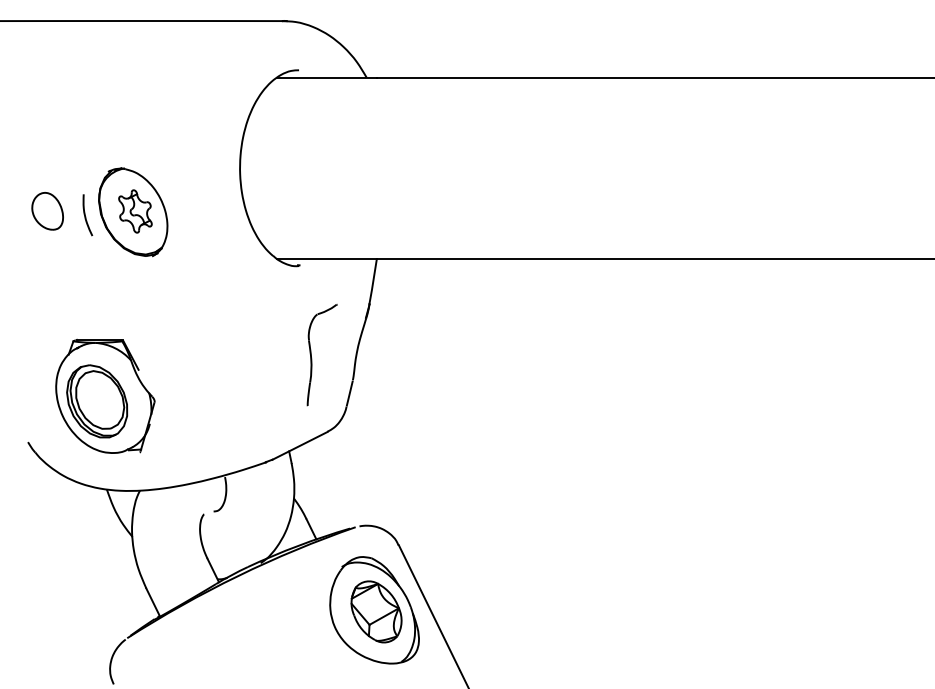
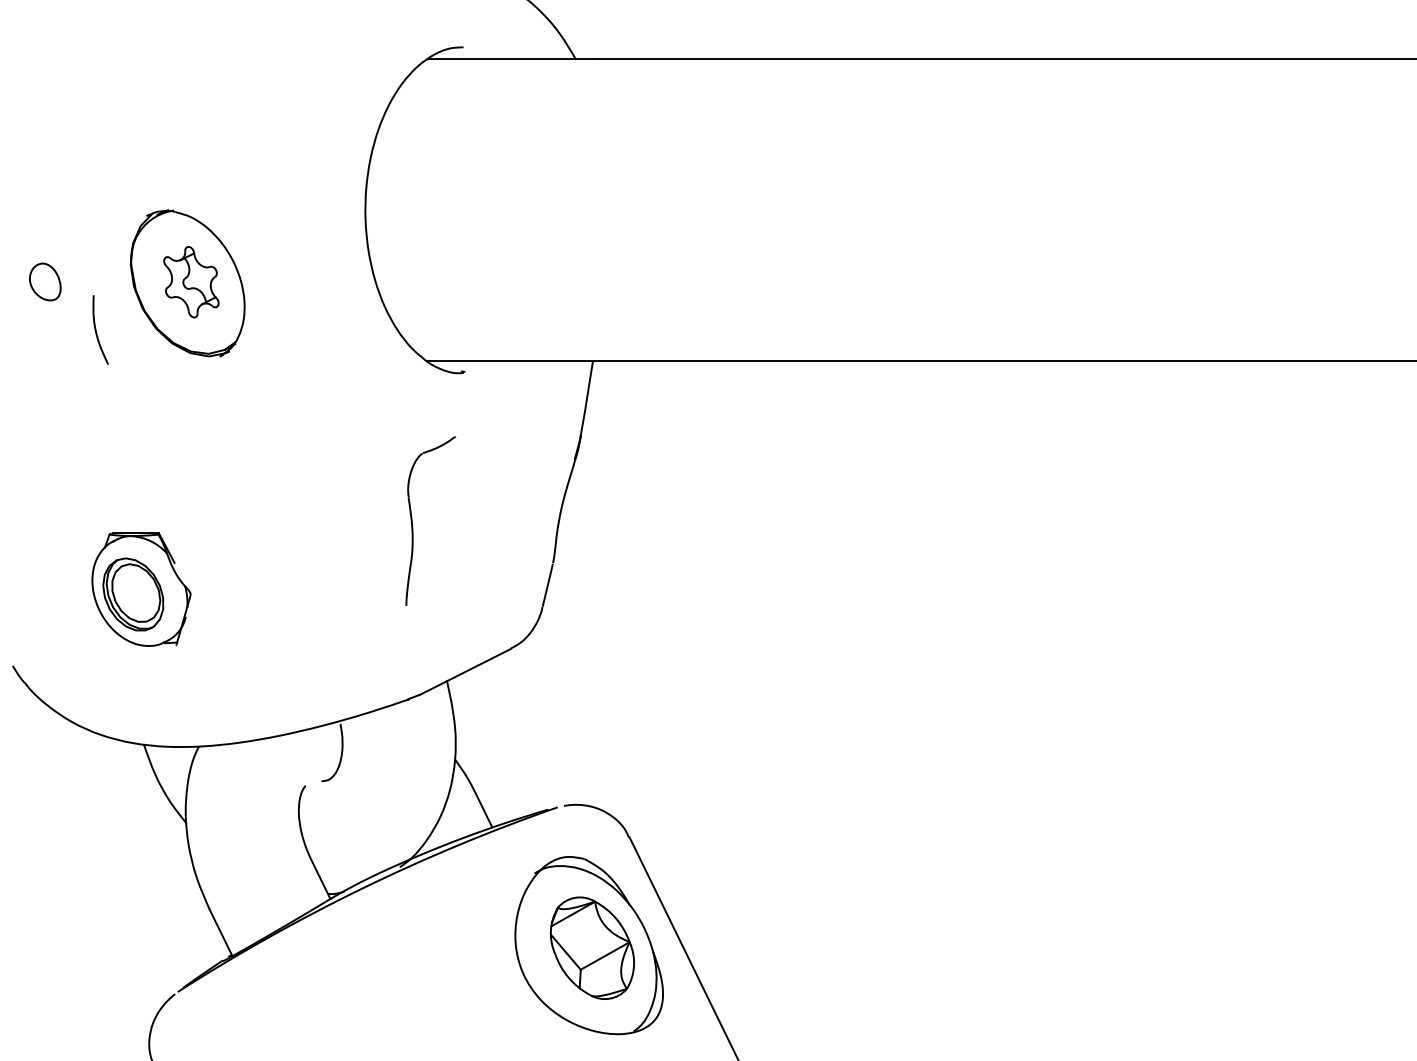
part: (47, 211) -> (45, 282), size x0.6
curve: (86, 216) -> (98, 332), moved
part: (312, 358) -> (414, 526), moved
part: (105, 395) -> (141, 588), size x0.6

